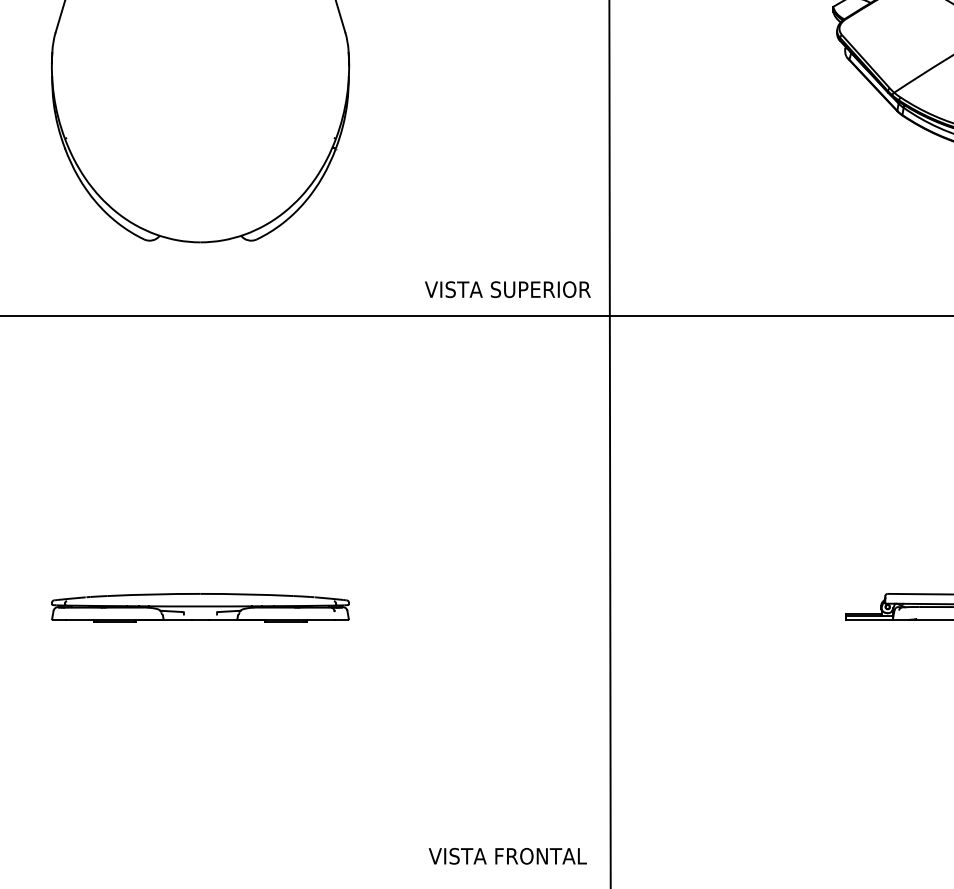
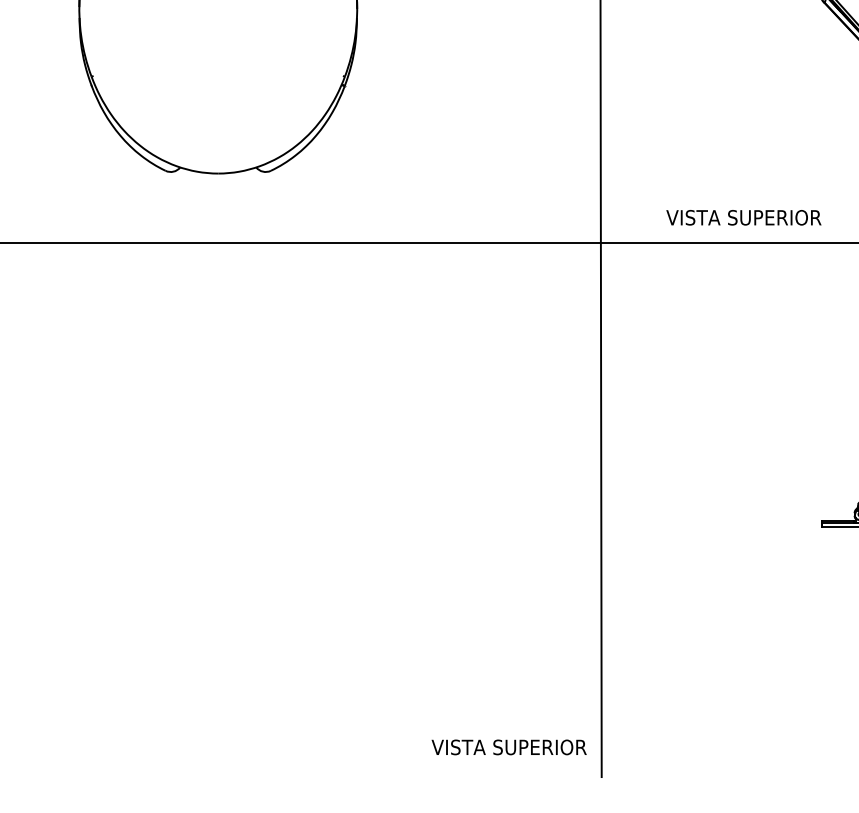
text: (507, 289) -> (743, 217), moved
part: (200, 607) -> (218, 514), removed
text: (544, 855) -> (539, 746), VISTA FRONTAL -> VISTA SUPERIOR

